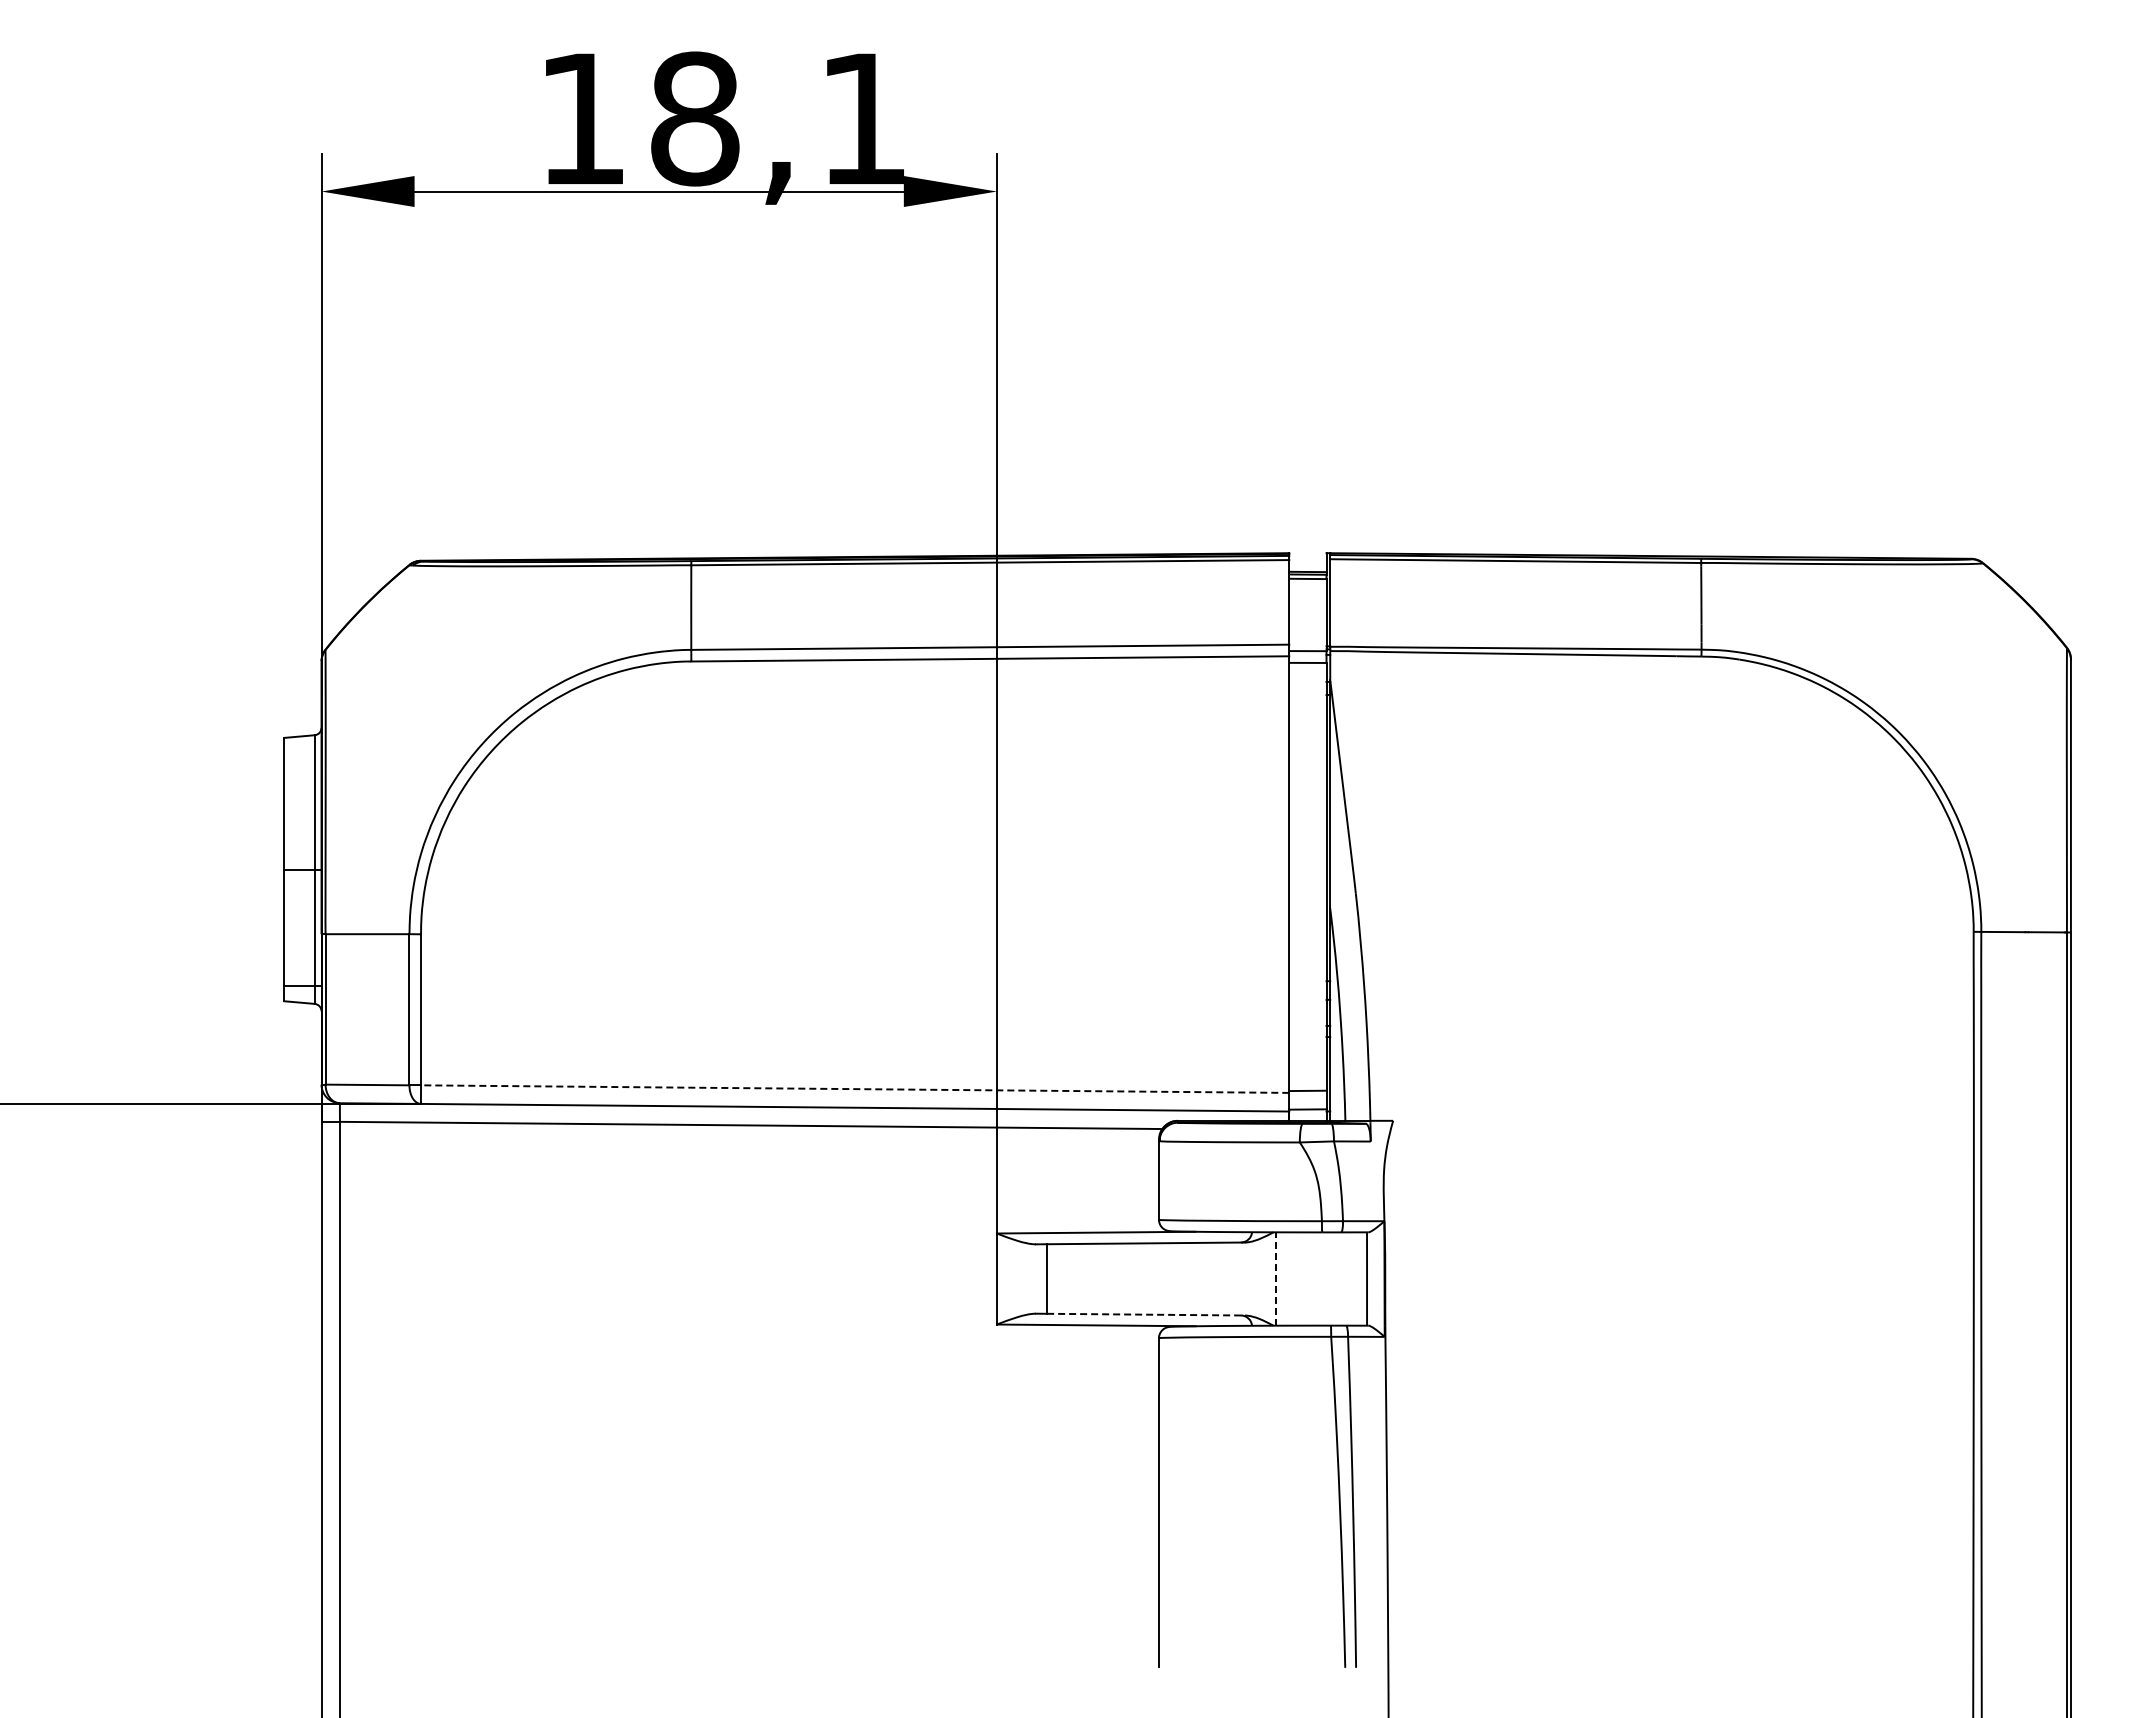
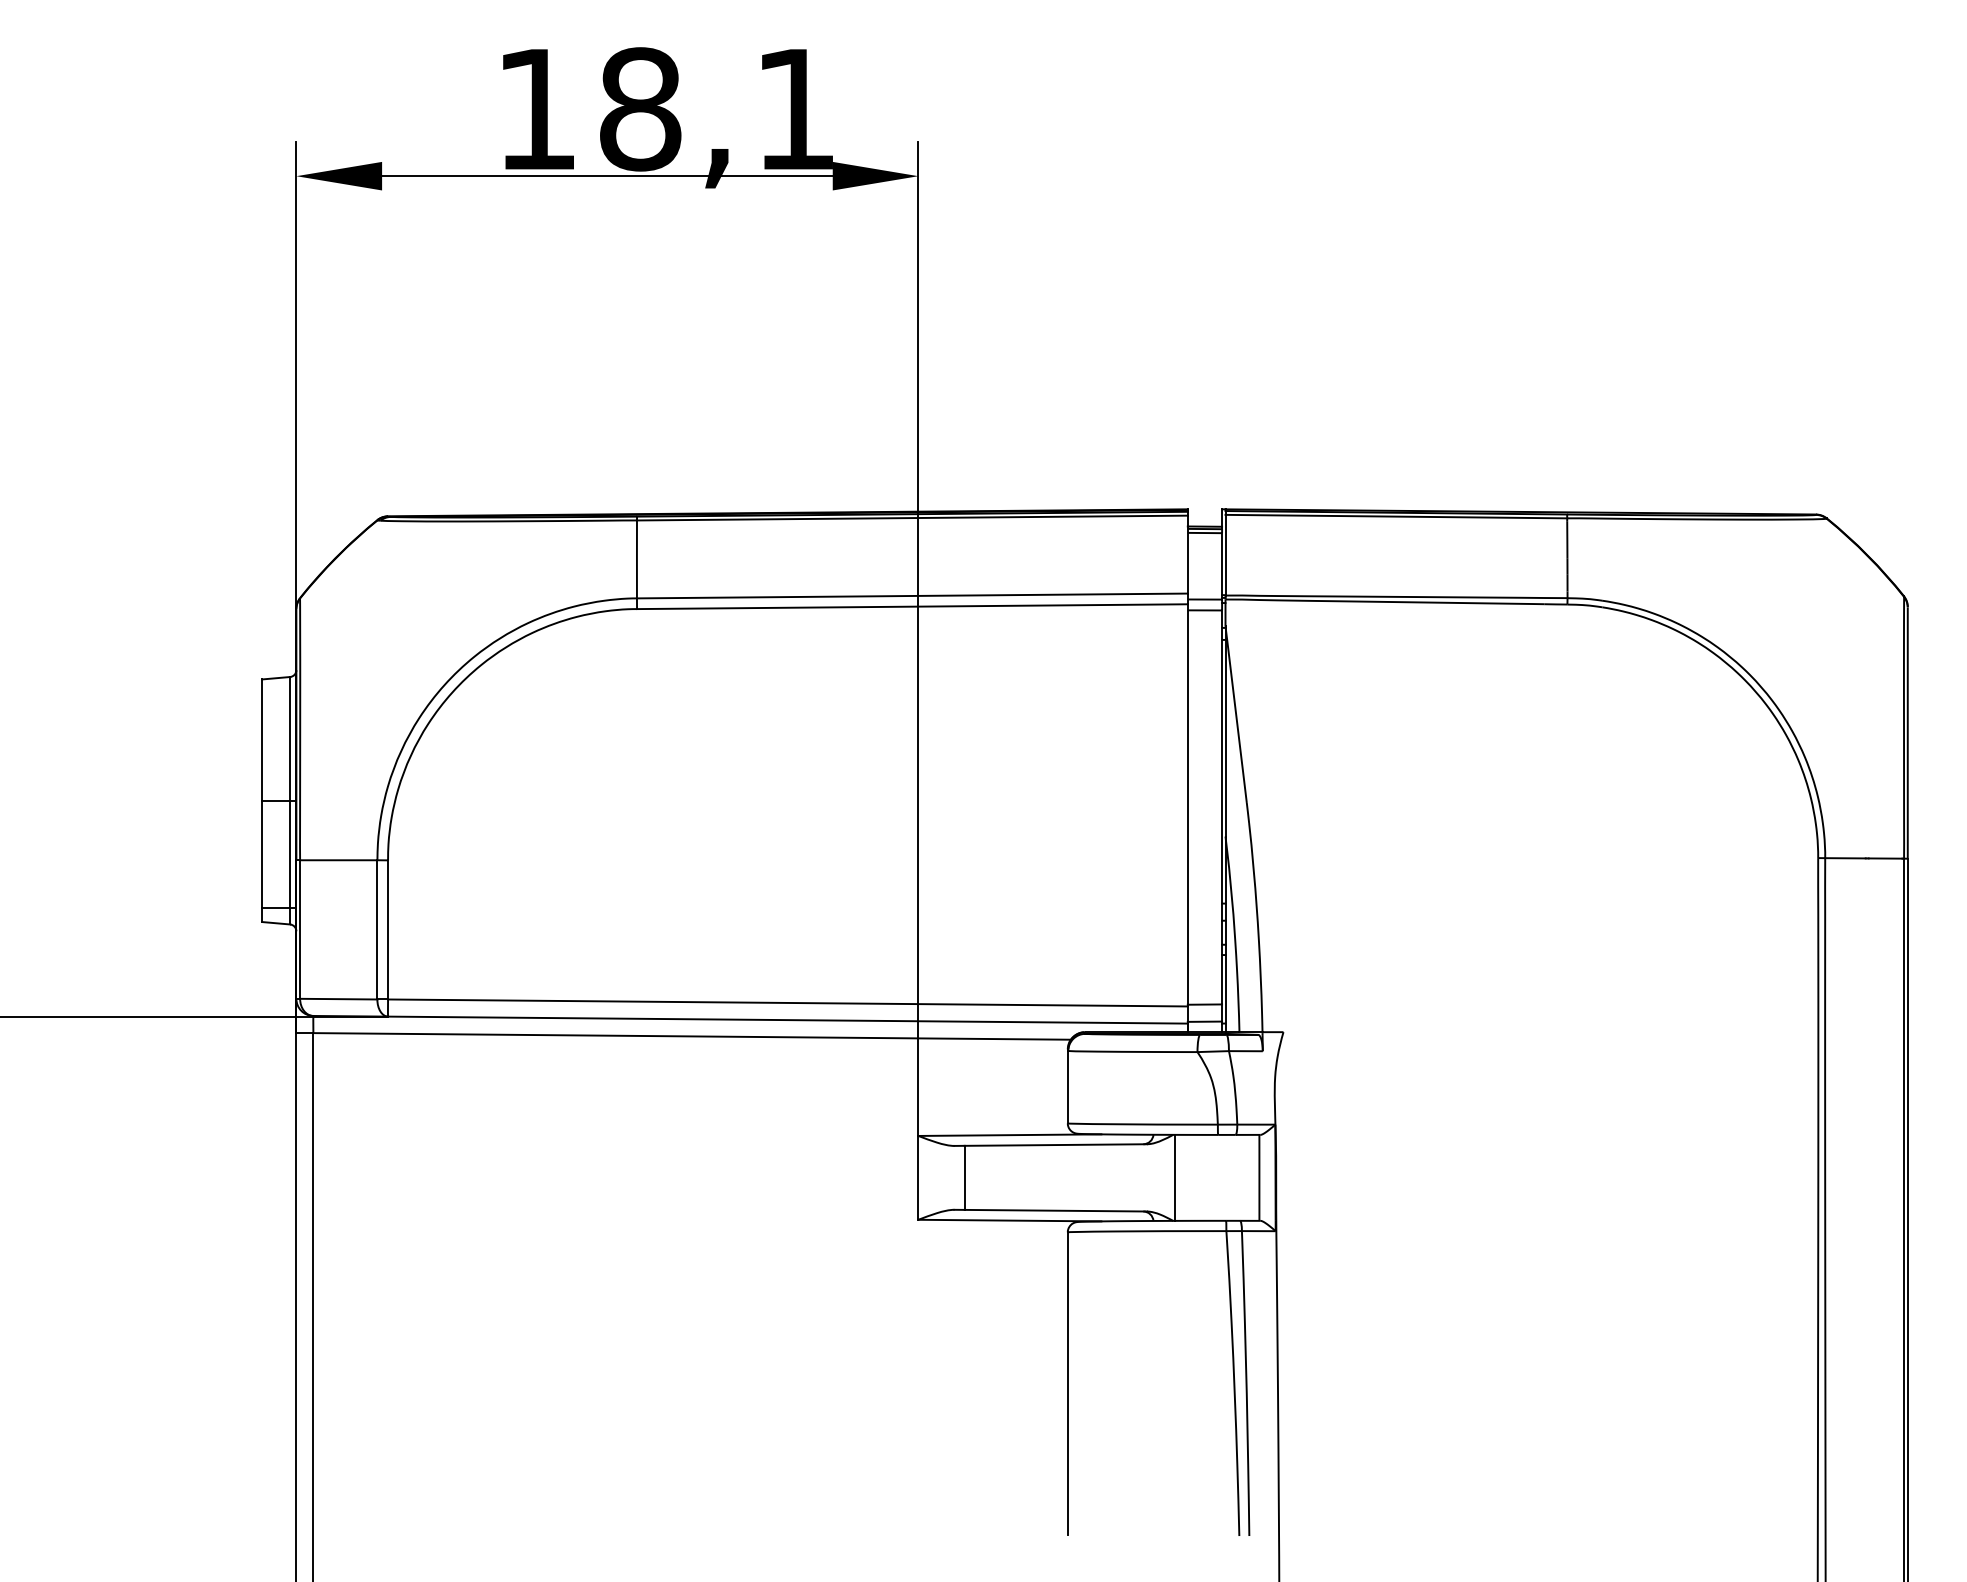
line: (854, 1089) -> (787, 1003), dashed -> solid
line: (1275, 1279) -> (1175, 1178), dashed -> solid
line: (1146, 1314) -> (1056, 1210), dashed -> solid

